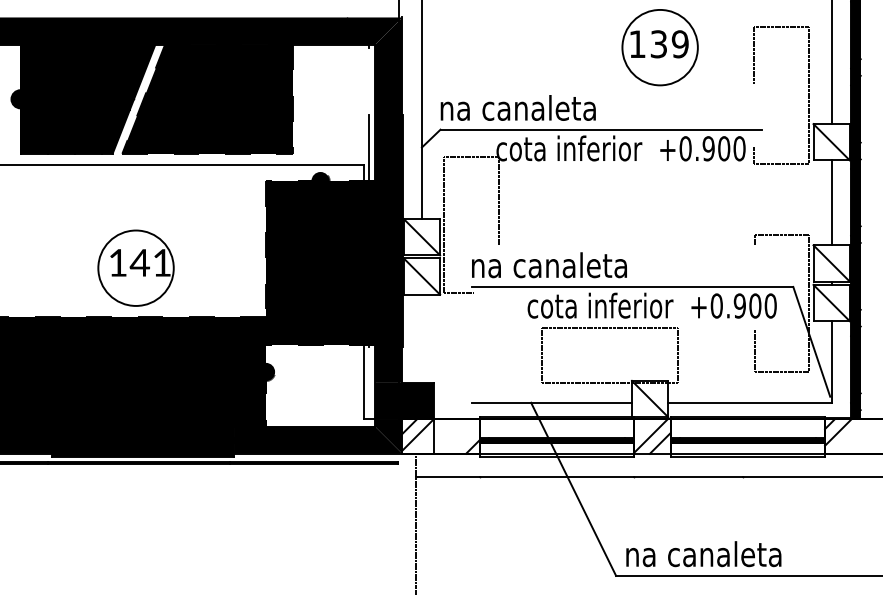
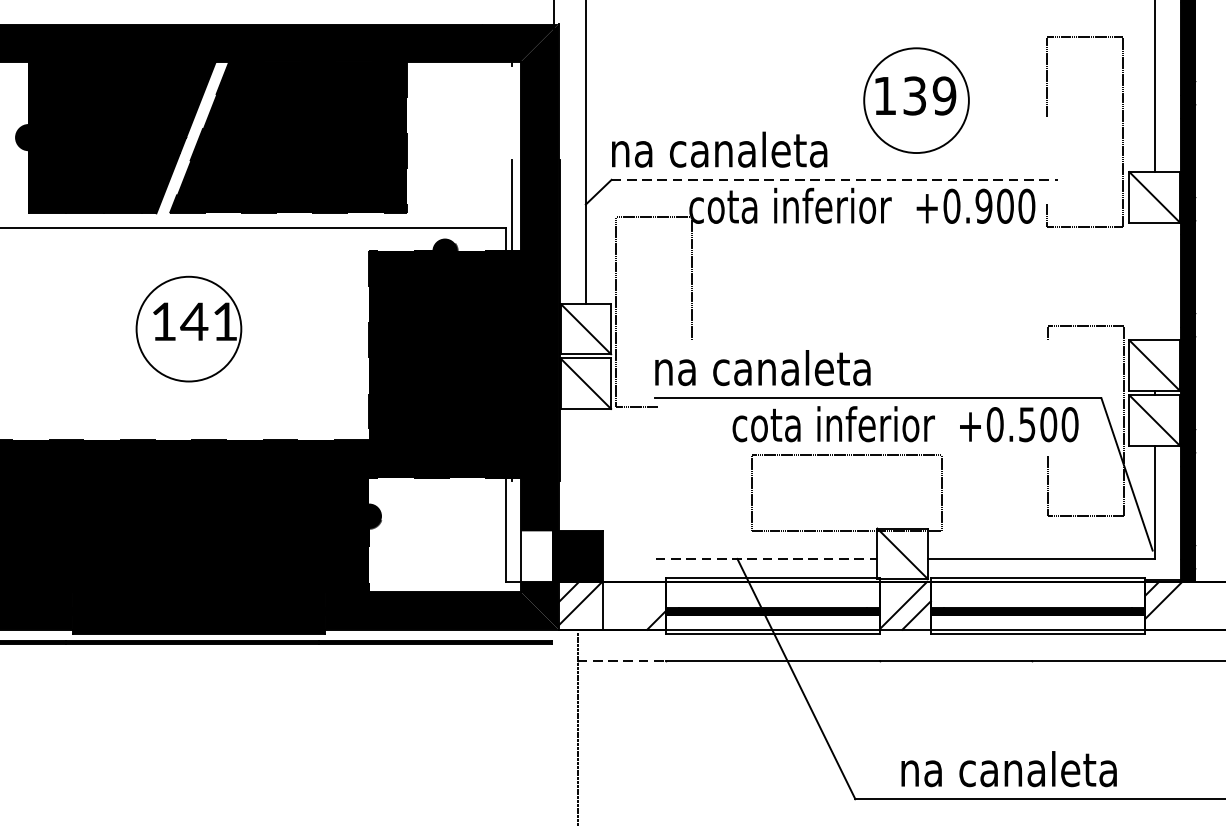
part: (659, 47) -> (915, 100), moved
line: (601, 129) -> (835, 179), solid -> dashed
line: (831, 202) -> (1154, 280), removed
part: (135, 267) -> (188, 328), moved
text: (739, 305) -> (1026, 423), +0.900 -> +0.500
fill: (386, 400) -> (536, 555), removed
line: (552, 402) -> (767, 558), solid -> dashed
line: (447, 476) -> (621, 661), solid -> dashed
text: (703, 554) -> (1008, 769), moved

